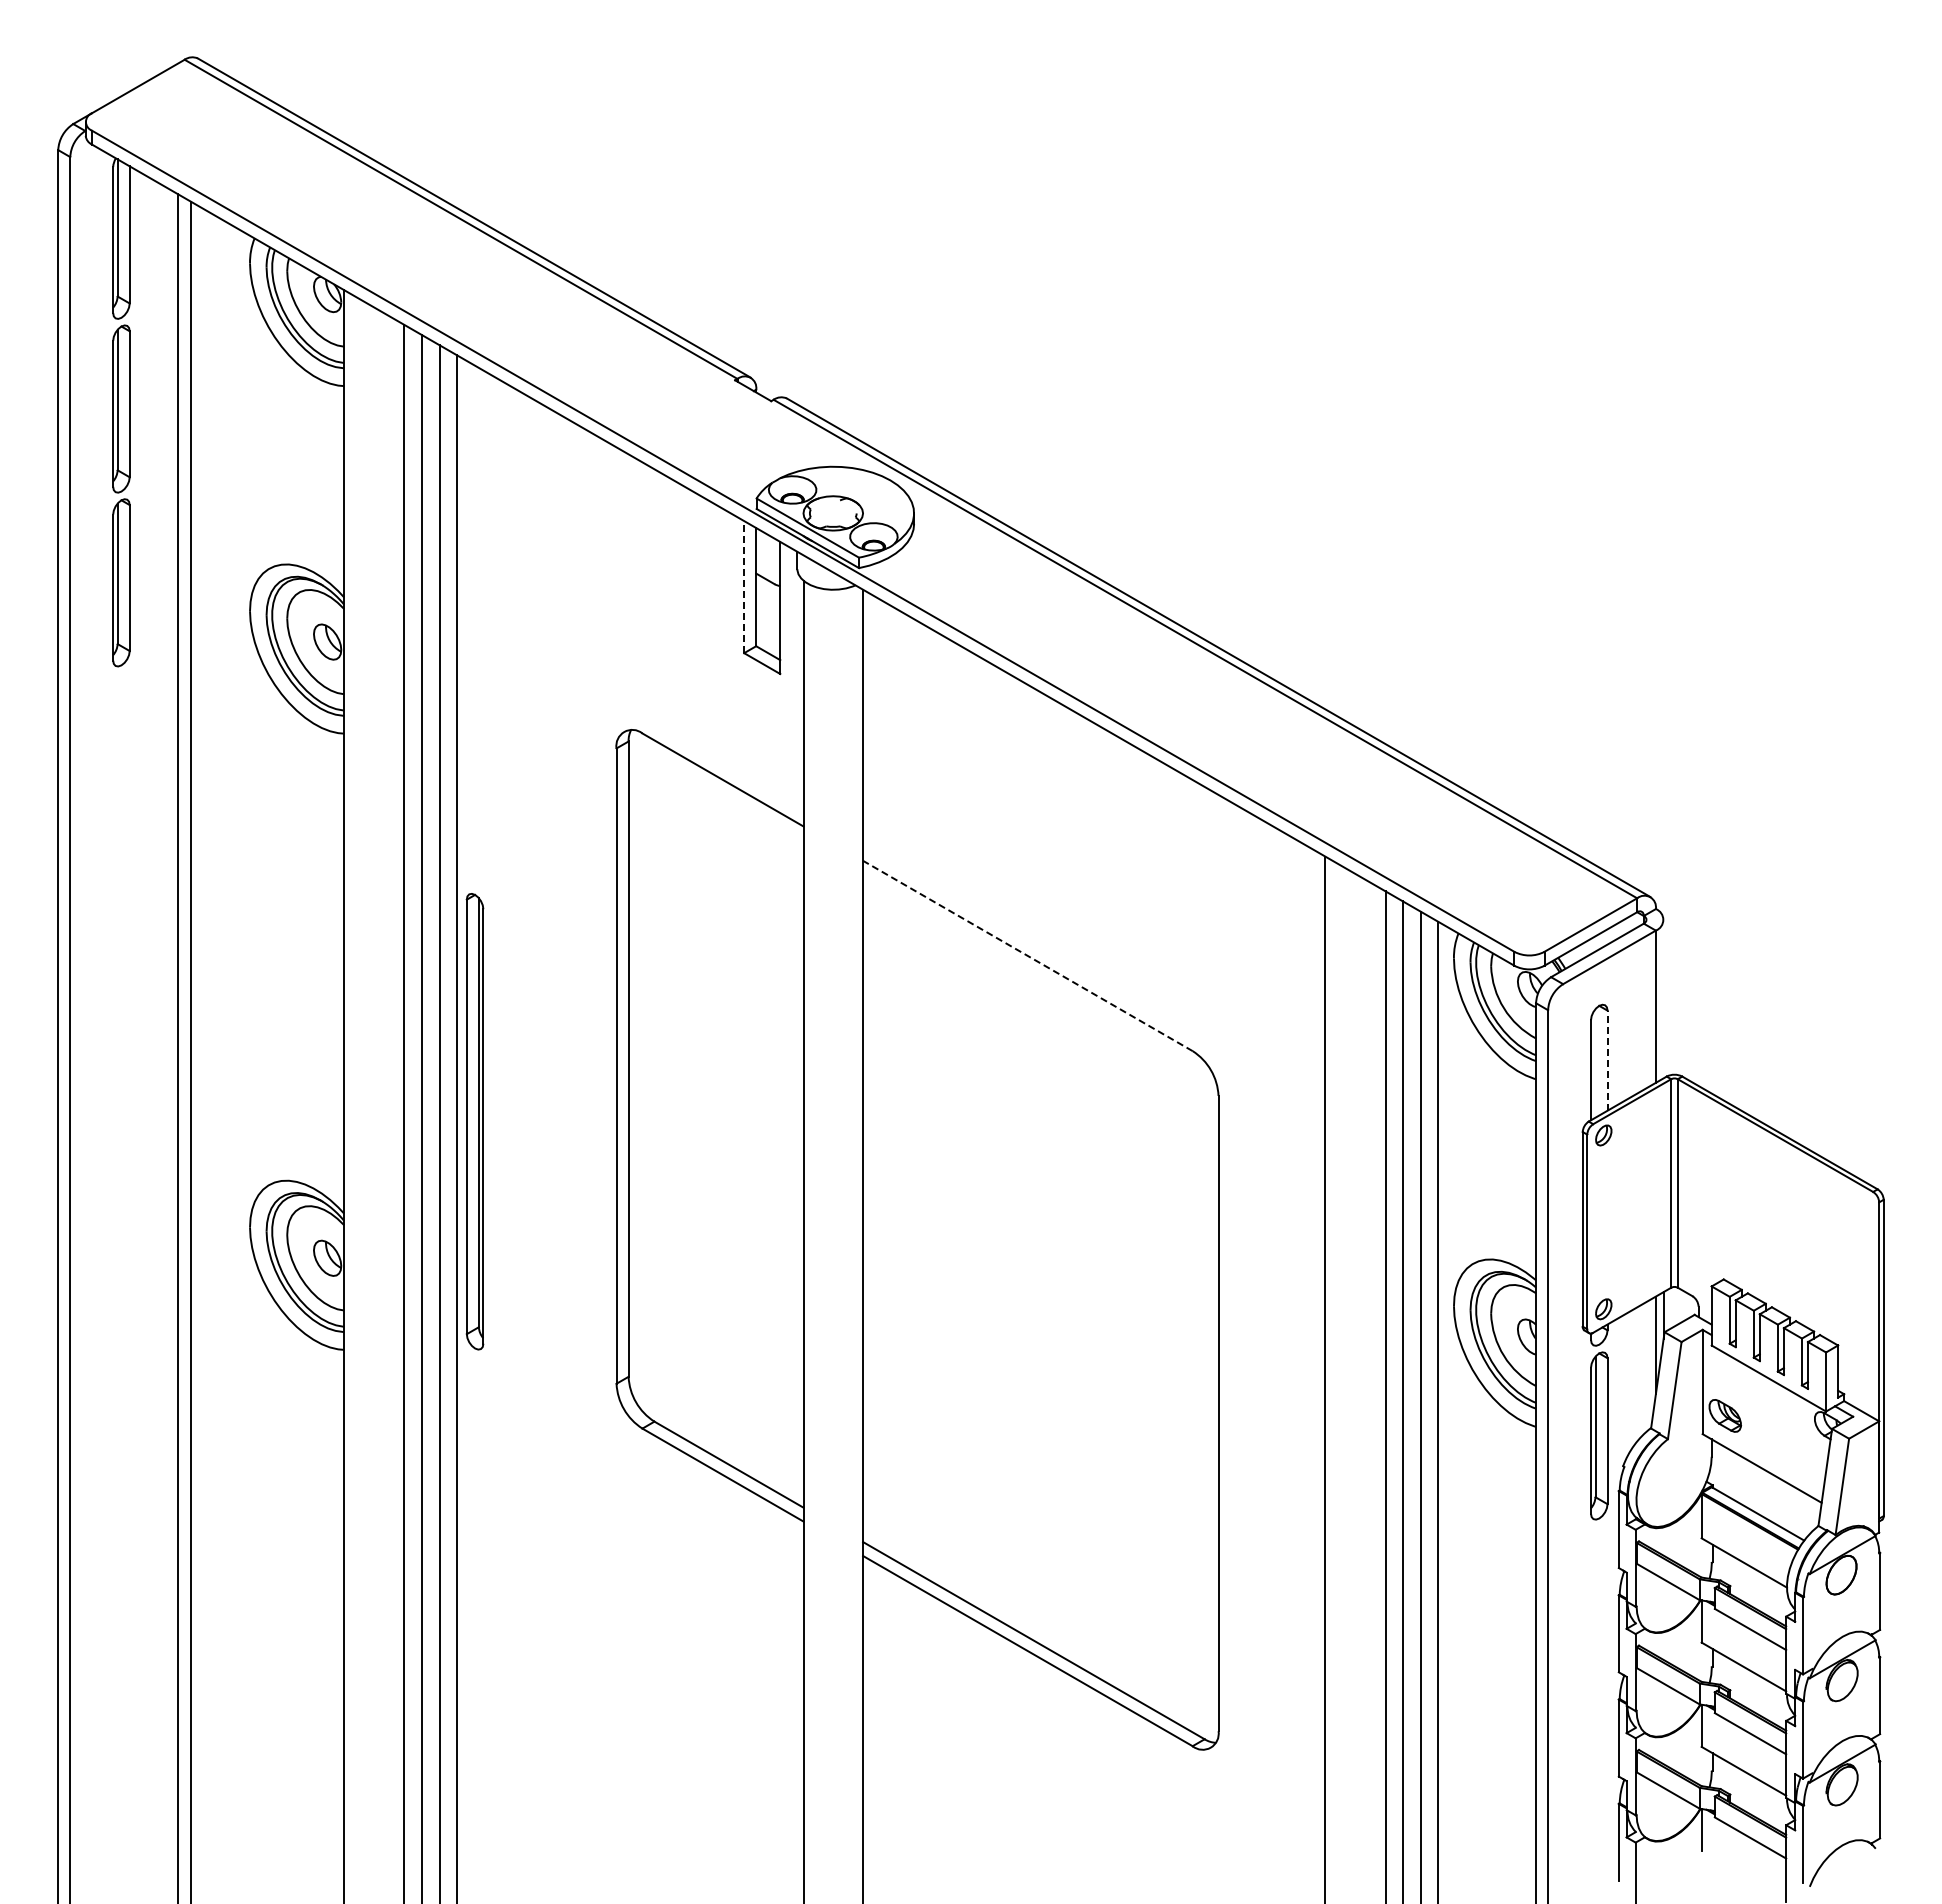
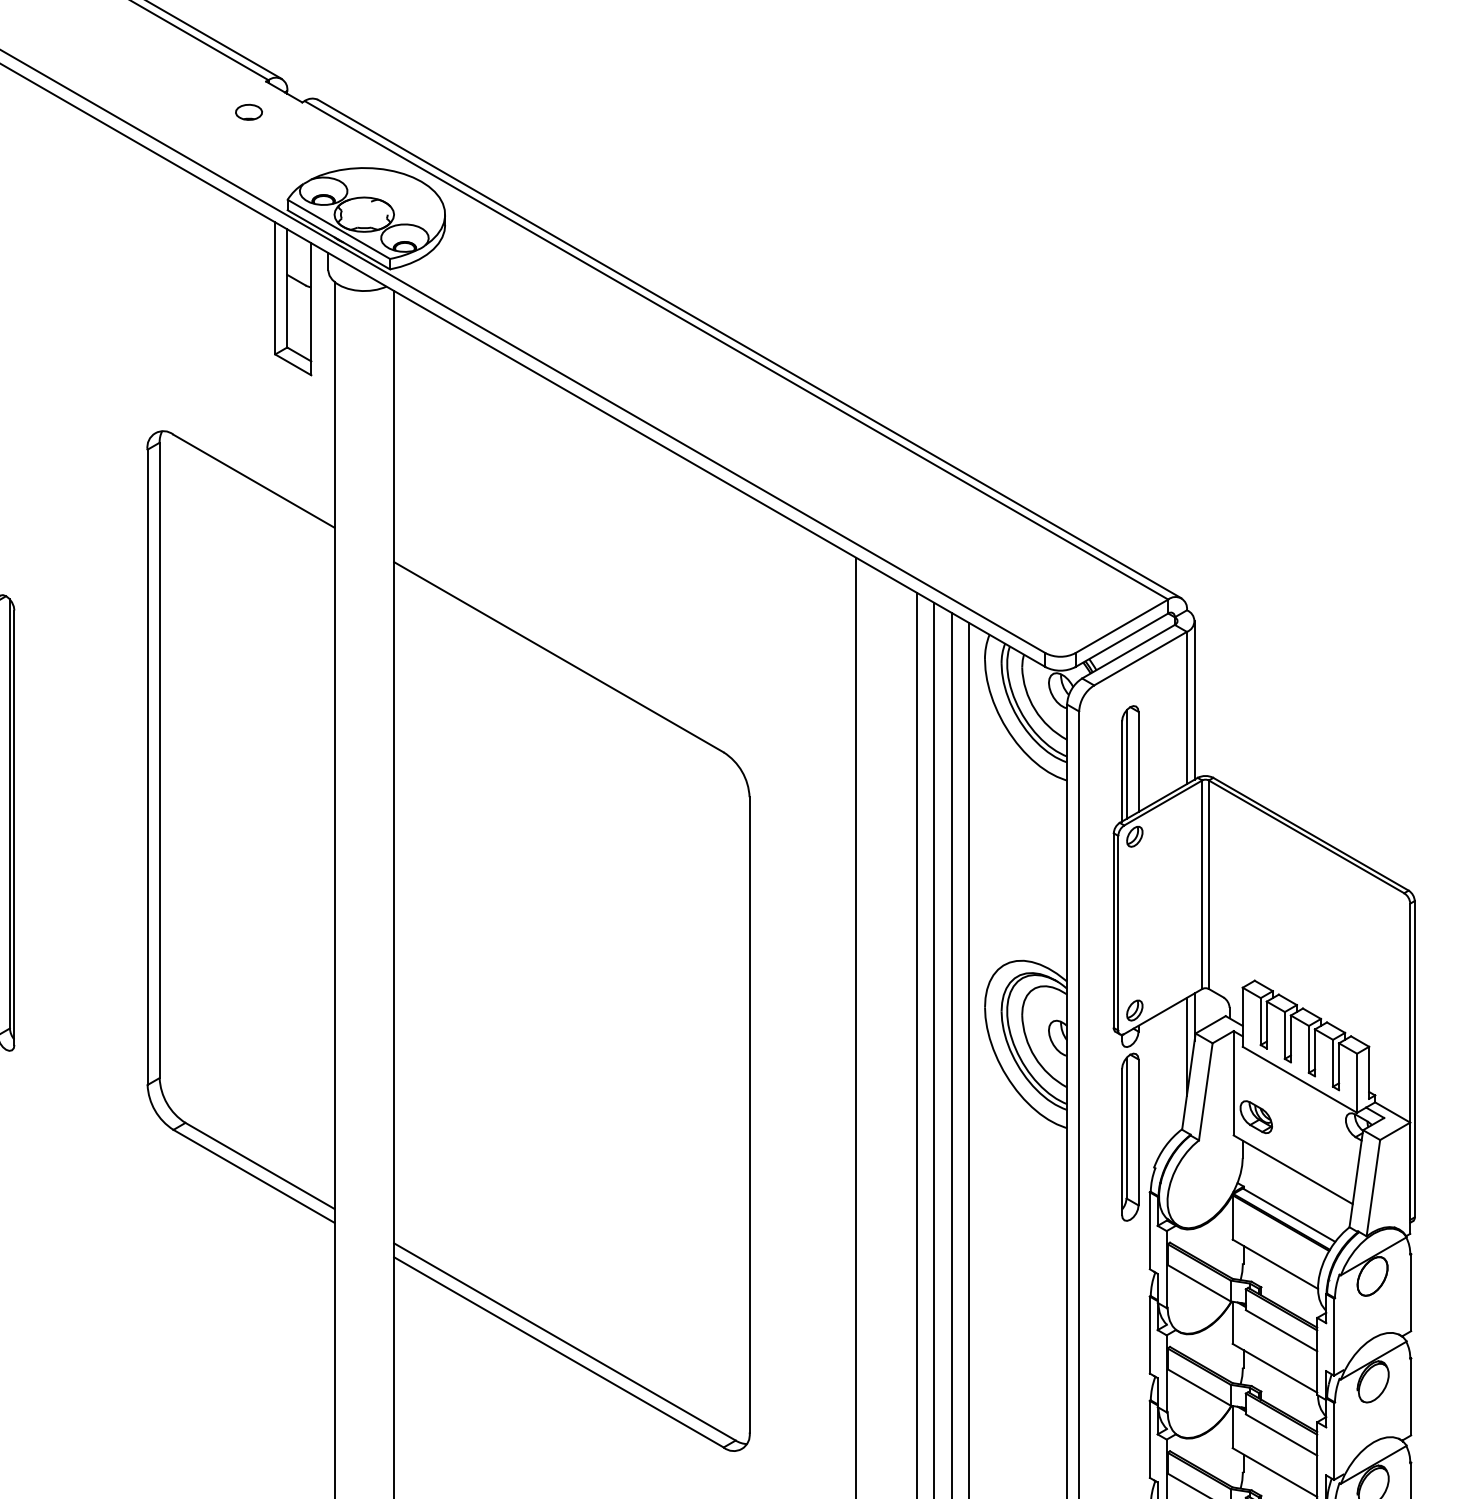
part: (717, 410) -> (248, 111), added
line: (744, 586) -> (275, 287), dashed -> solid
line: (1027, 955) -> (558, 656), dashed -> solid
line: (1663, 998) -> (1194, 699), added
line: (1607, 1060) -> (1138, 761), dashed -> solid
line: (1595, 1063) -> (1126, 764), added

